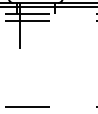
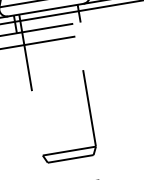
part: (51, 66) -> (90, 112), added

